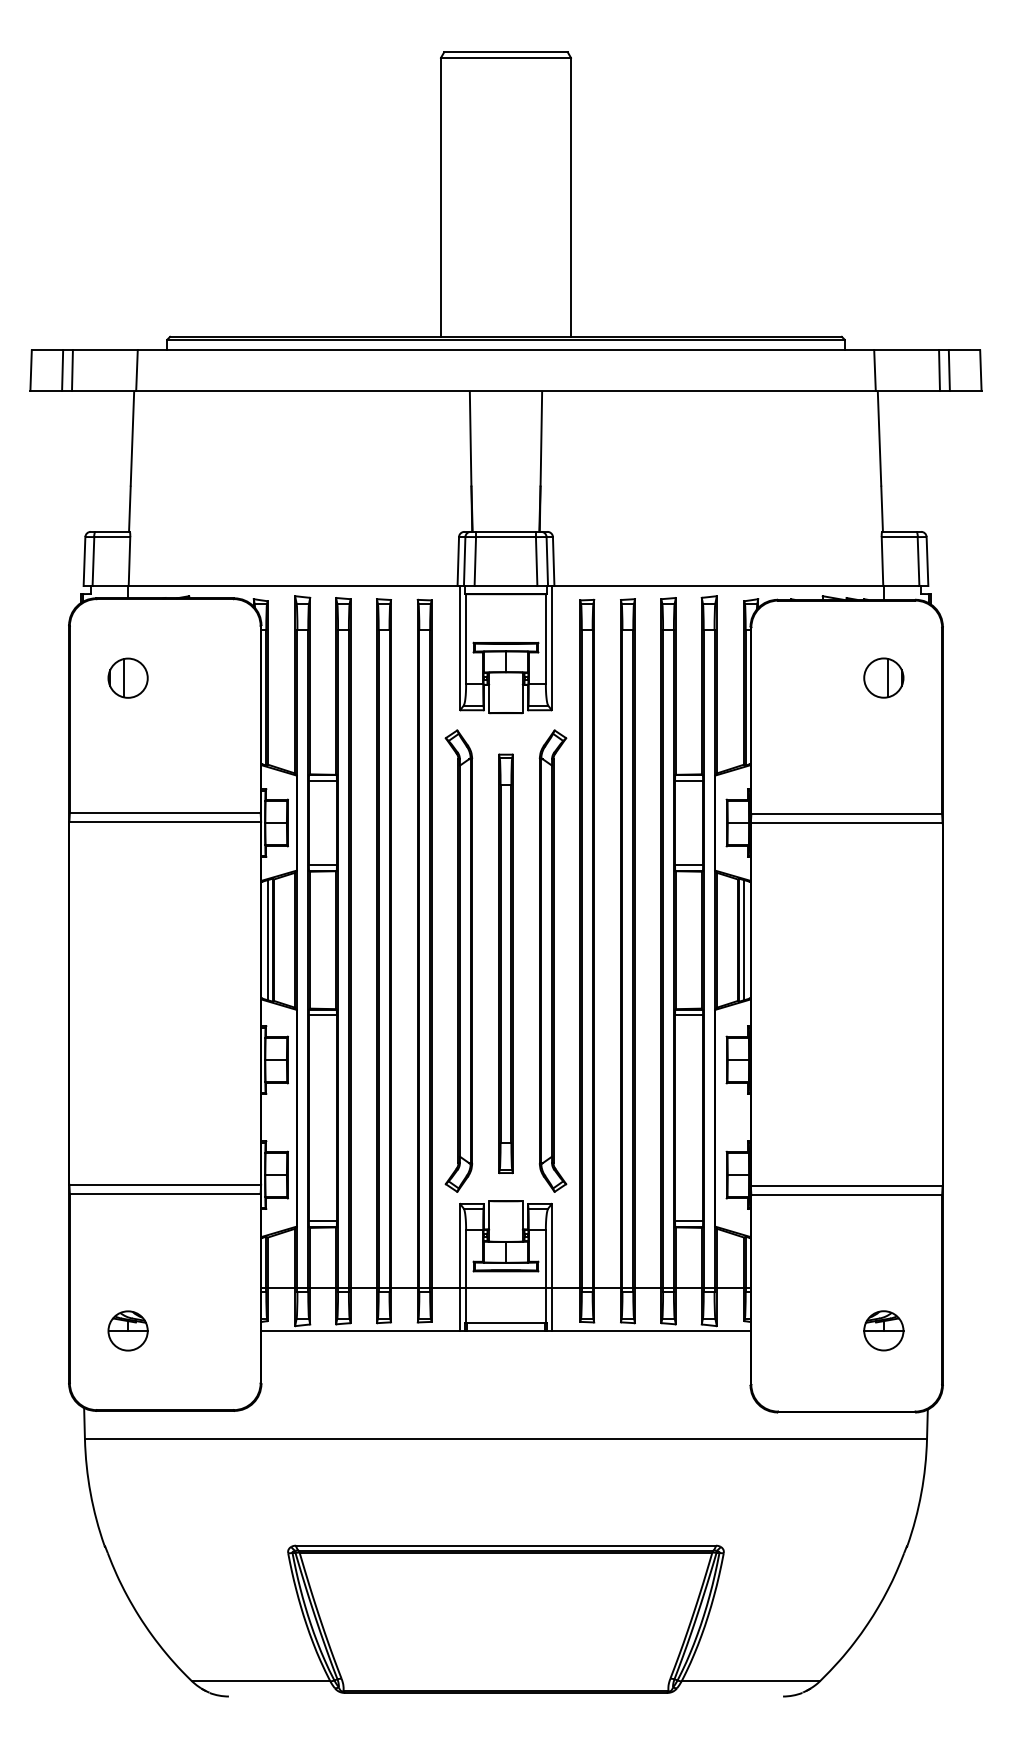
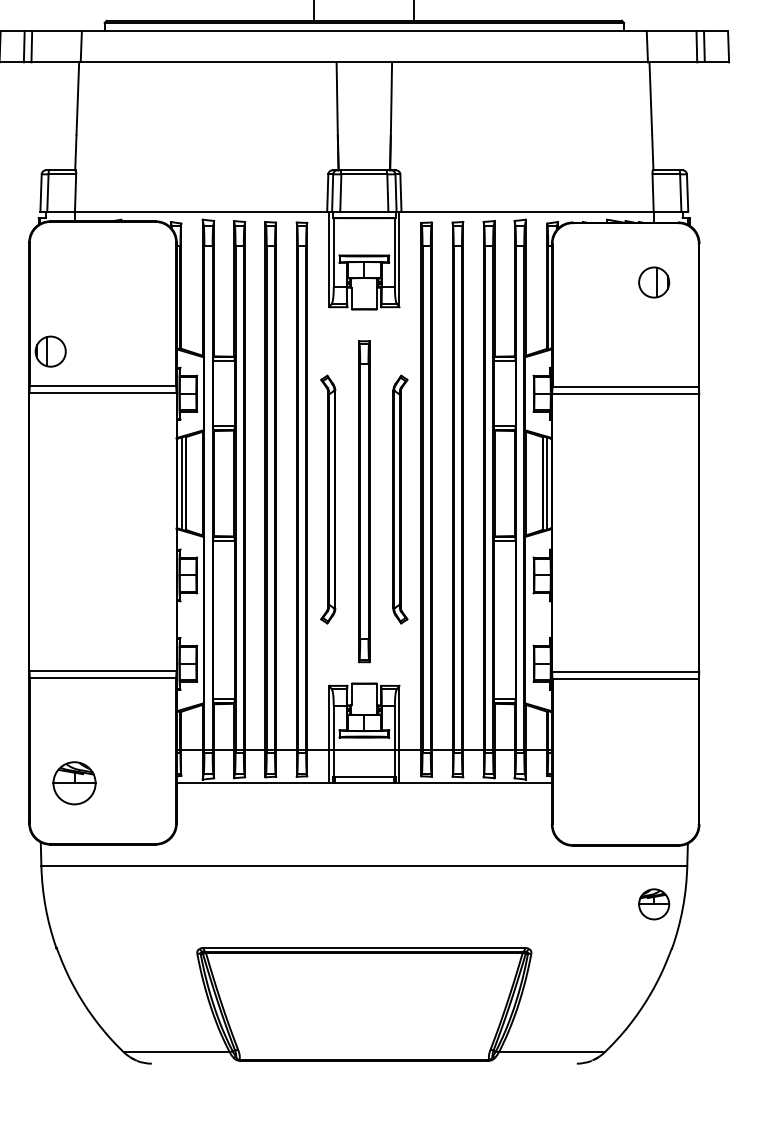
part: (127, 677) -> (50, 351), moved
part: (458, 960) -> (327, 499), size x0.7
part: (552, 960) -> (400, 499), size x0.7
part: (127, 1330) -> (74, 782), size x1.4
part: (883, 1330) -> (653, 904), moved

